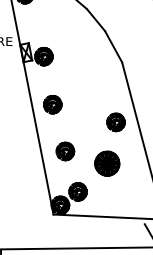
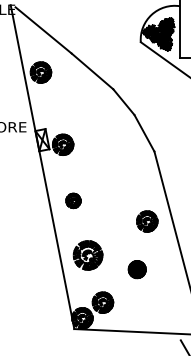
part: (52, 104) -> (73, 200), size x0.7
part: (65, 151) -> (88, 255), size x1.4
part: (107, 163) -> (137, 269), size x0.6

